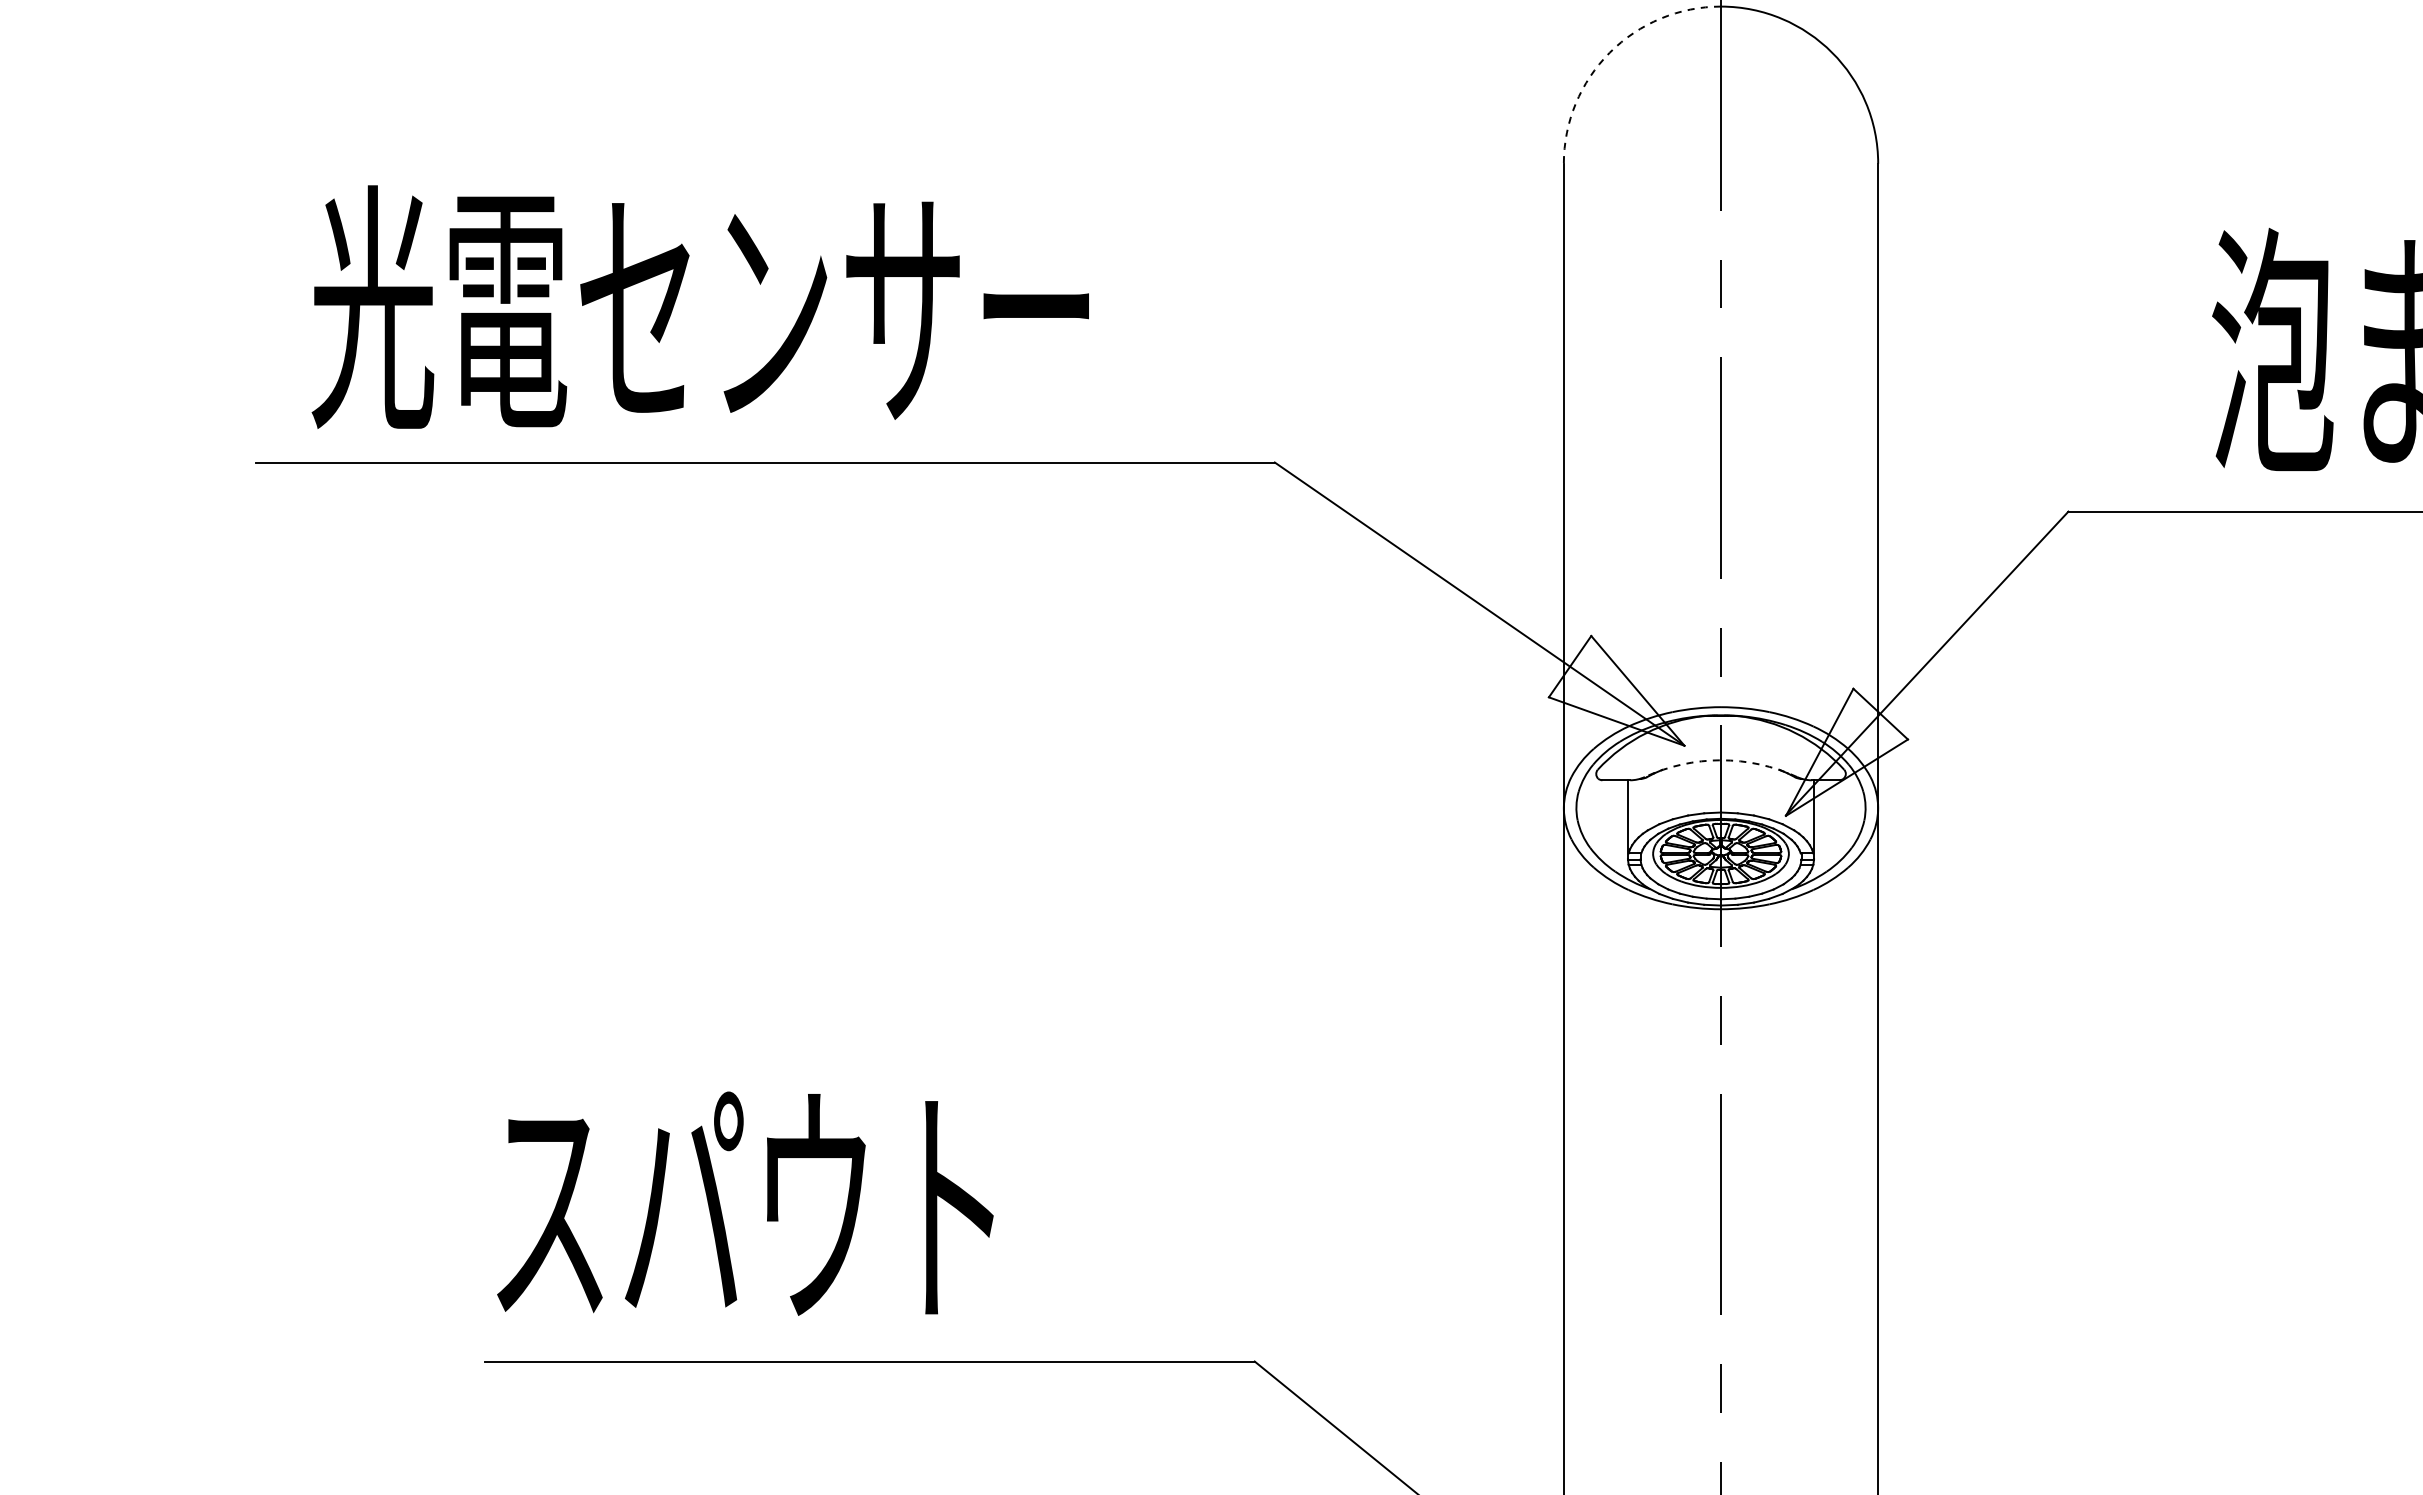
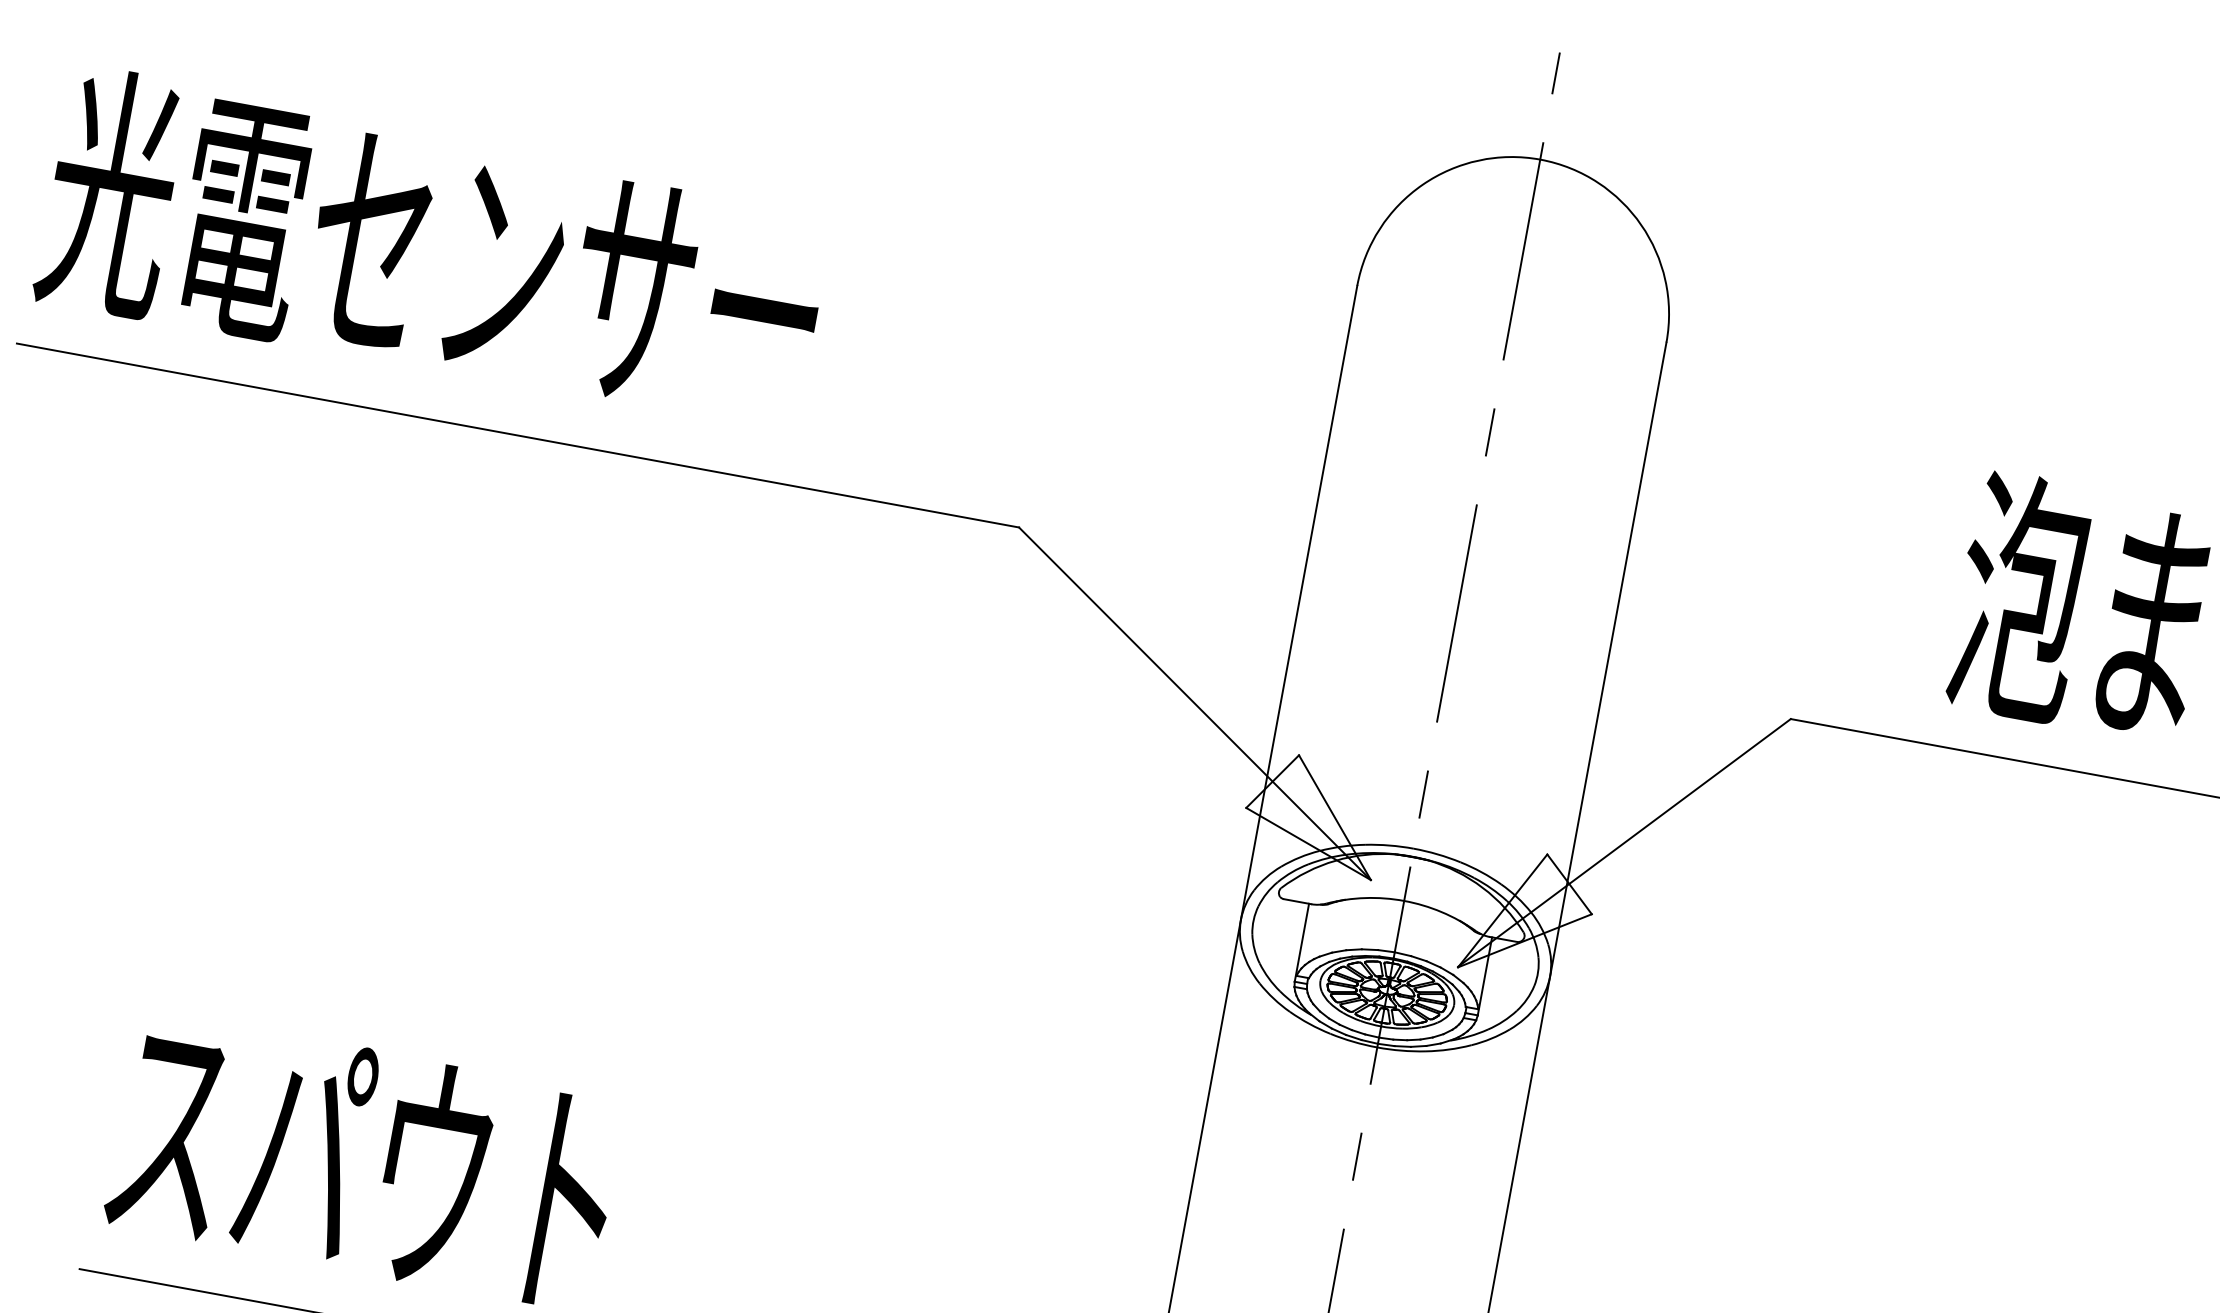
arc: (1609, 52) -> (1422, 184), dashed -> solid
text: (699, 306) -> (433, 250), moved
arc: (1721, 760) -> (1404, 901), dashed -> solid

